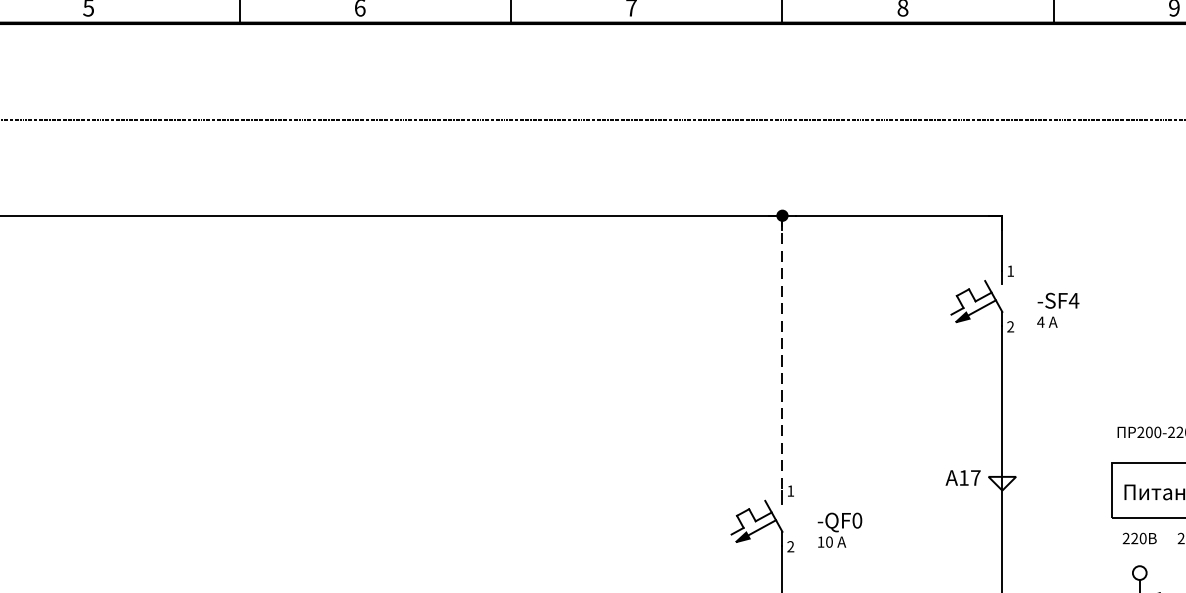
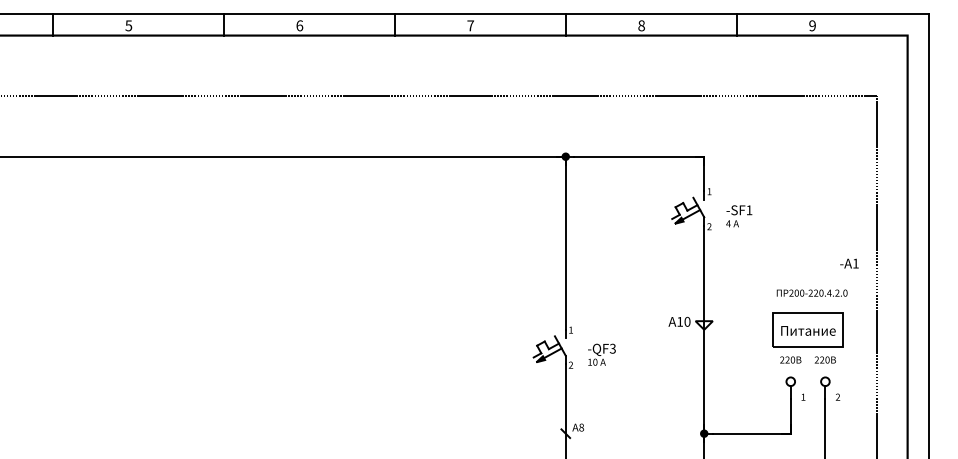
text: (1074, 301) -> (749, 210), -SF4 -> -SF1
line: (782, 353) -> (565, 243), dashed -> solid
text: (975, 477) -> (687, 321), A17 -> A10
text: (856, 520) -> (612, 348), -QF0 -> -QF3

